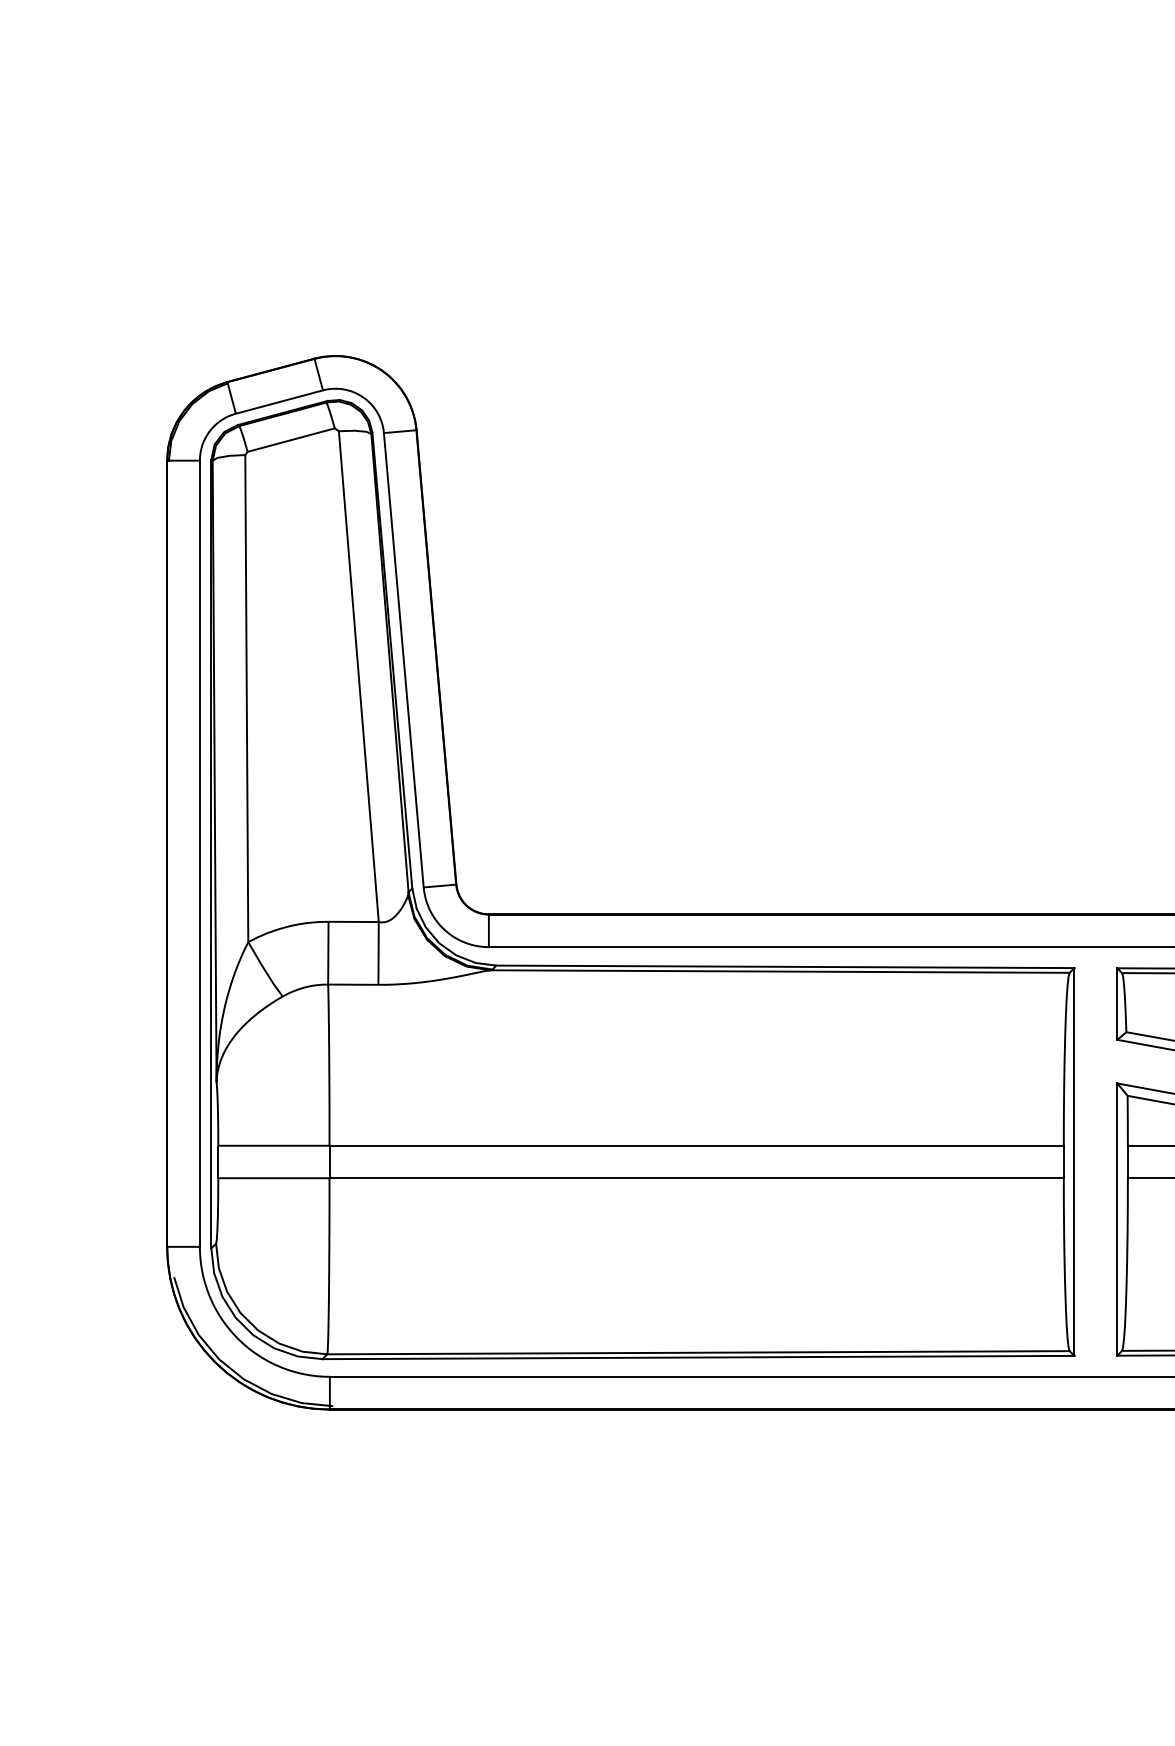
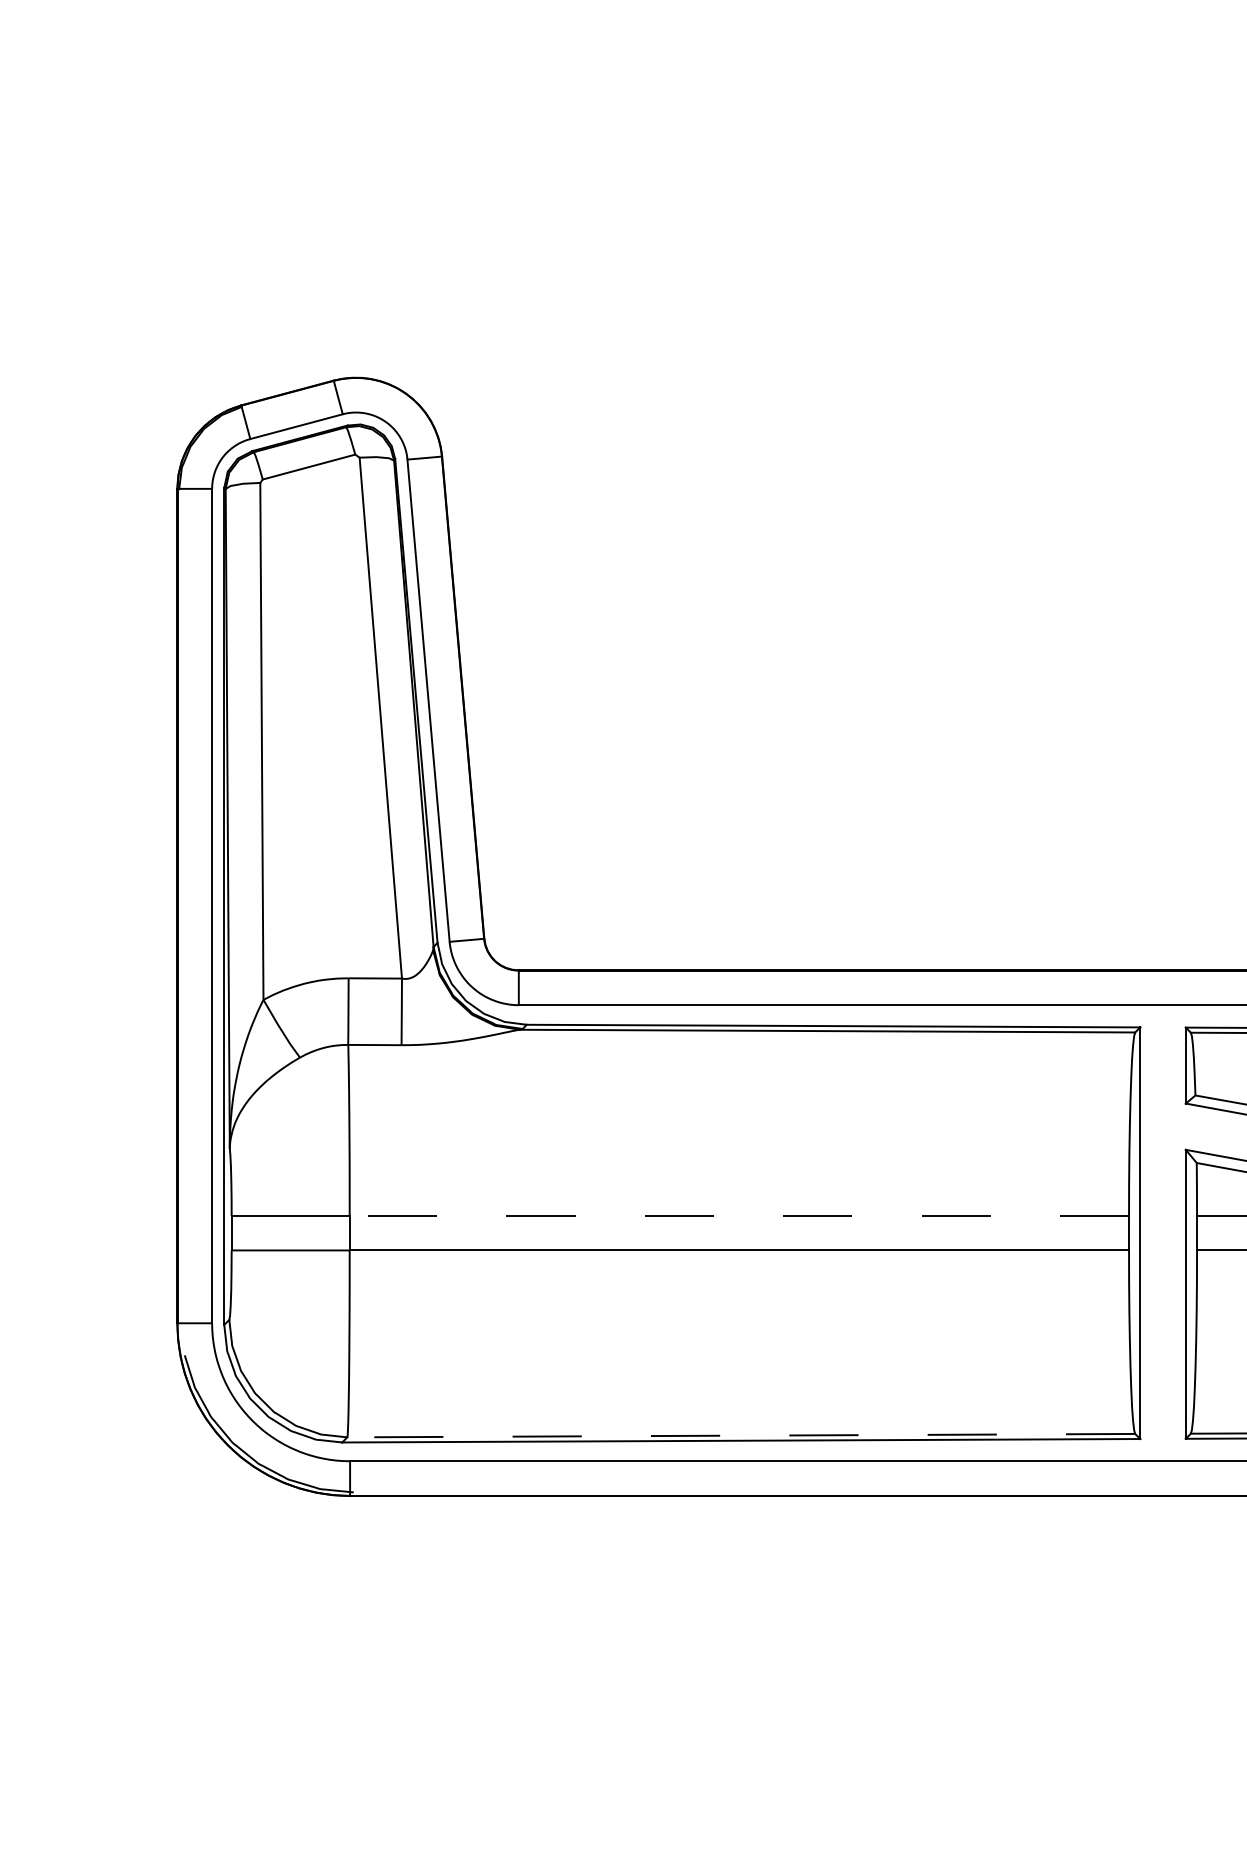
line: (696, 1145) -> (739, 1215), solid -> dashed
line: (698, 1352) -> (741, 1435), solid -> dashed

